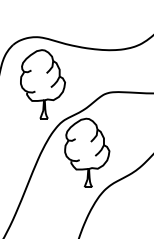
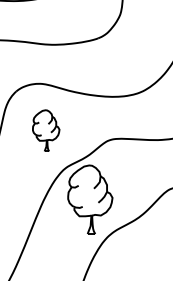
part: (43, 83) -> (46, 130), size x0.6

